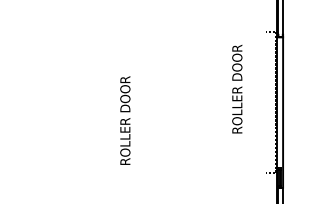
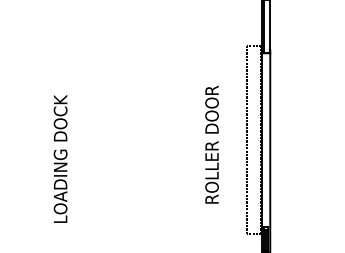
text: (237, 89) -> (212, 145), moved
line: (265, 102) -> (246, 139), added
text: (125, 115) -> (60, 157), ROLLER DOOR -> LOADING DOCK

